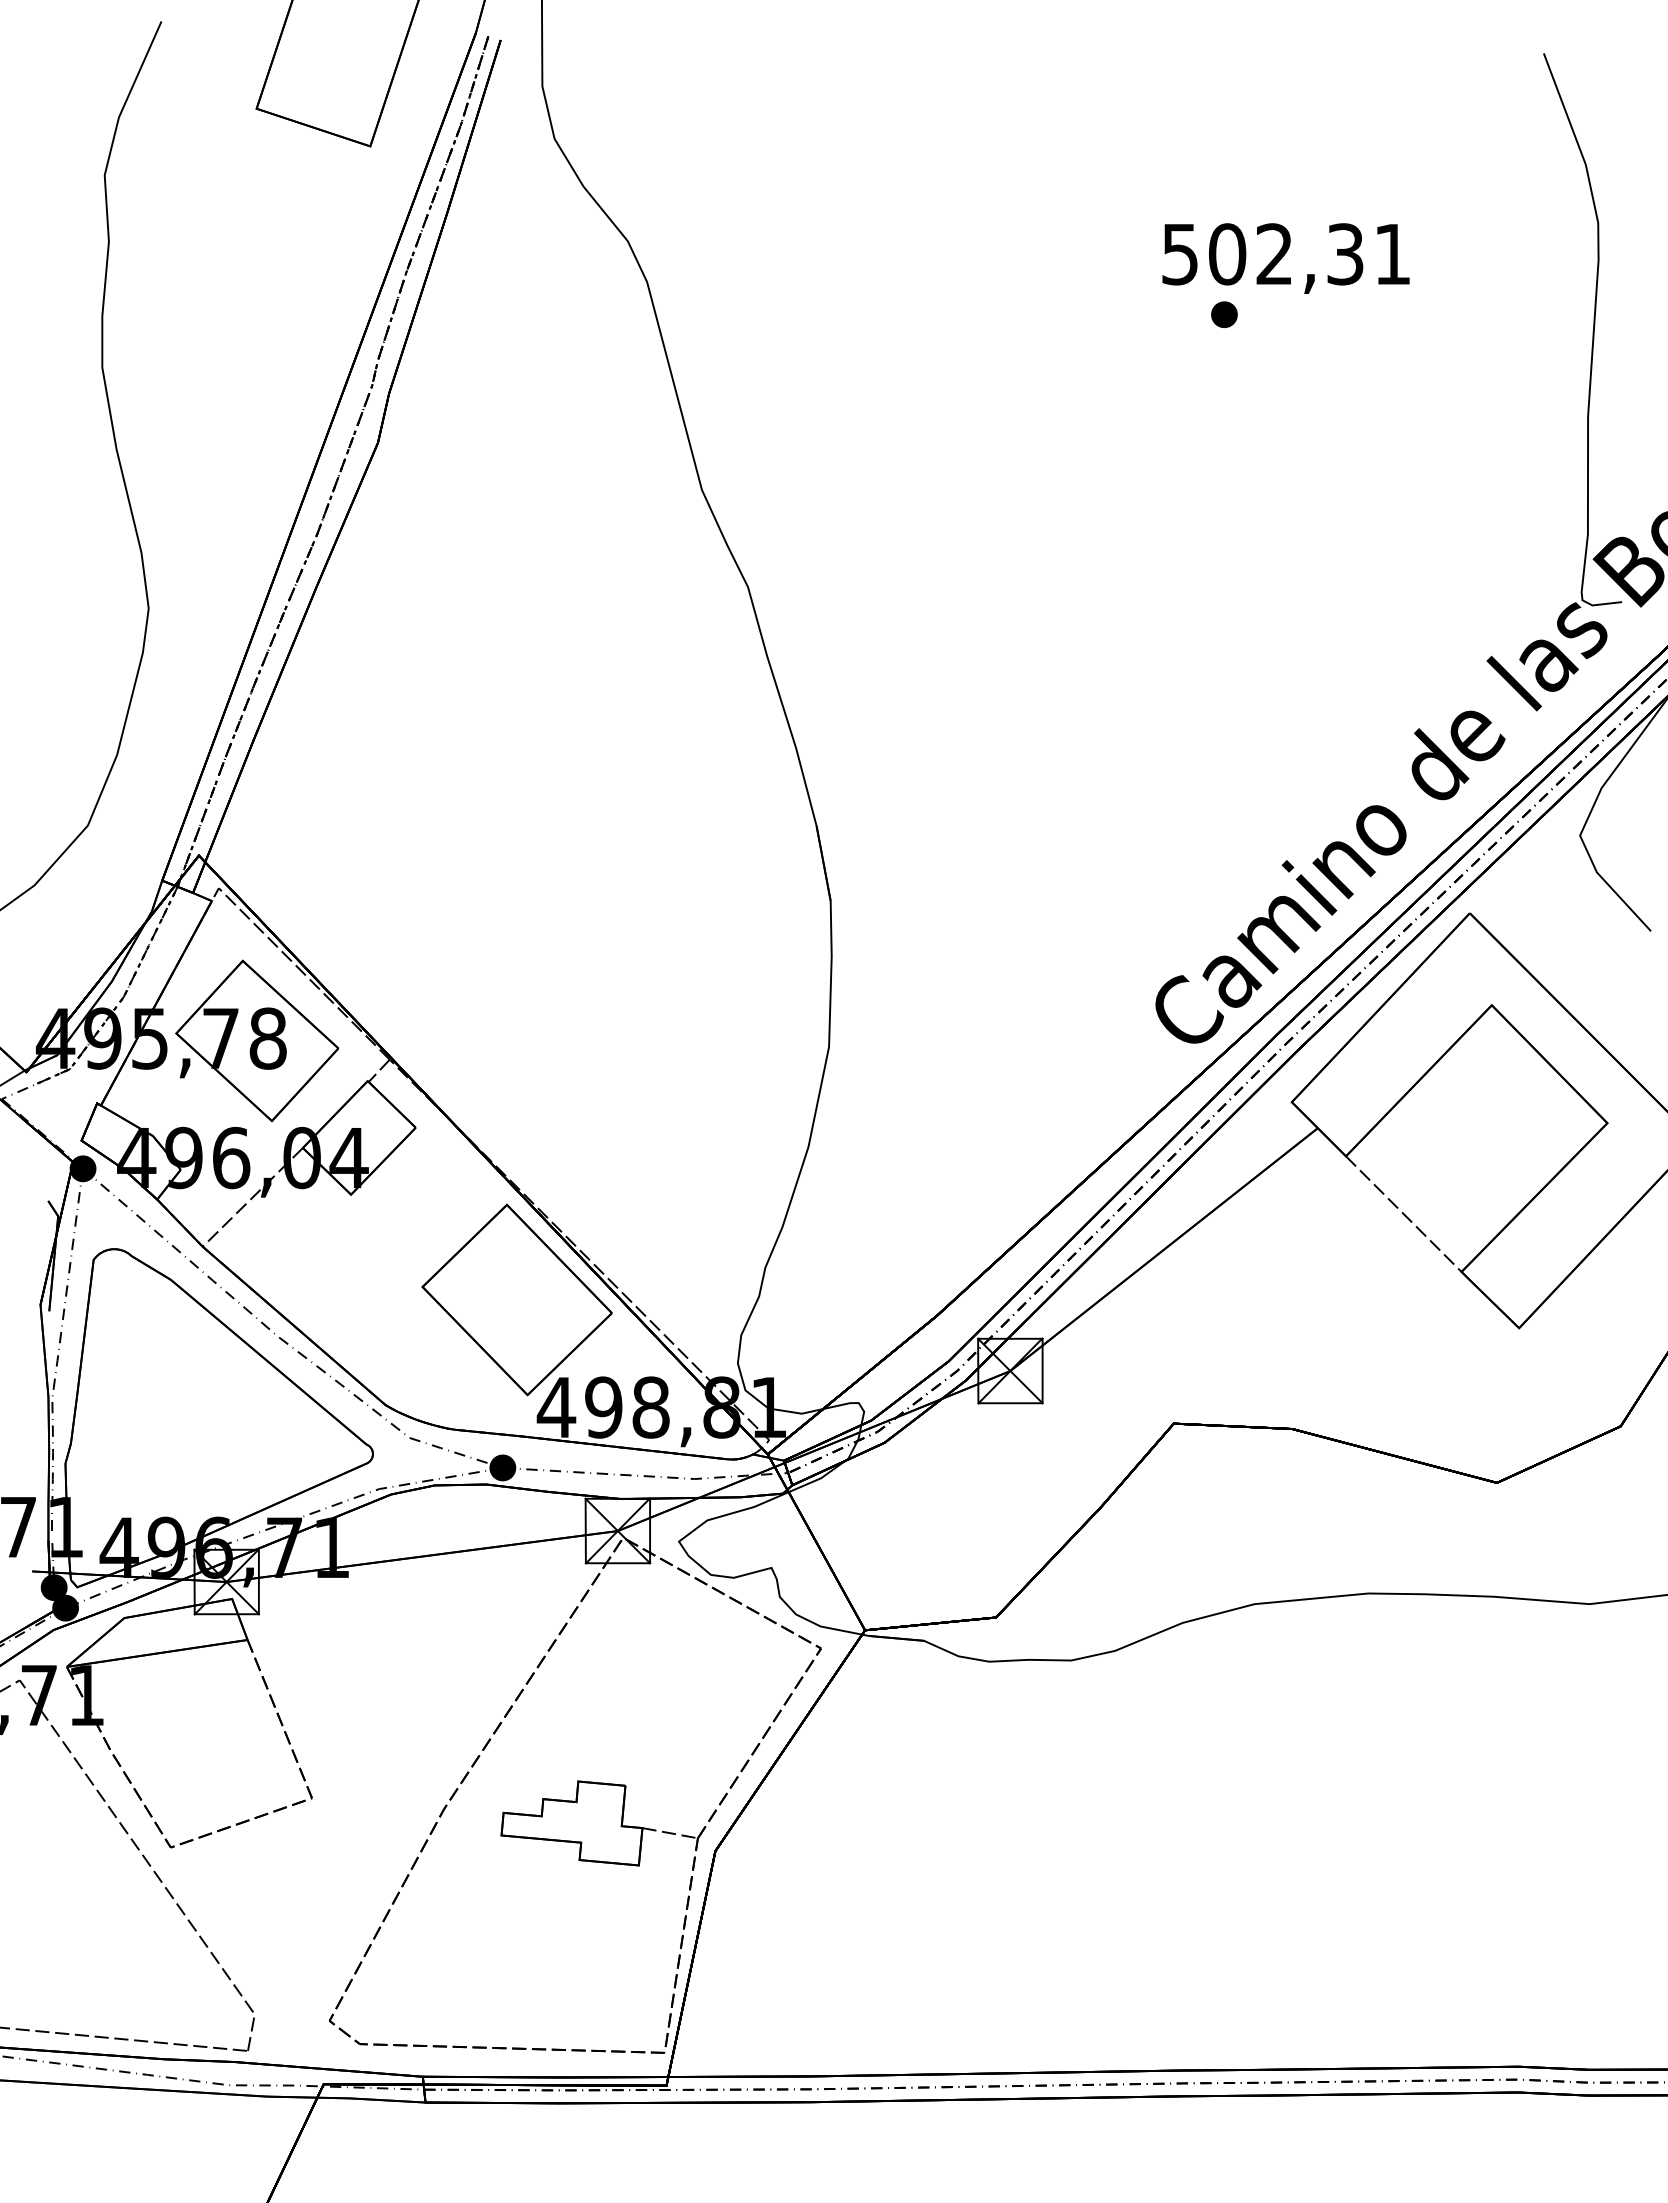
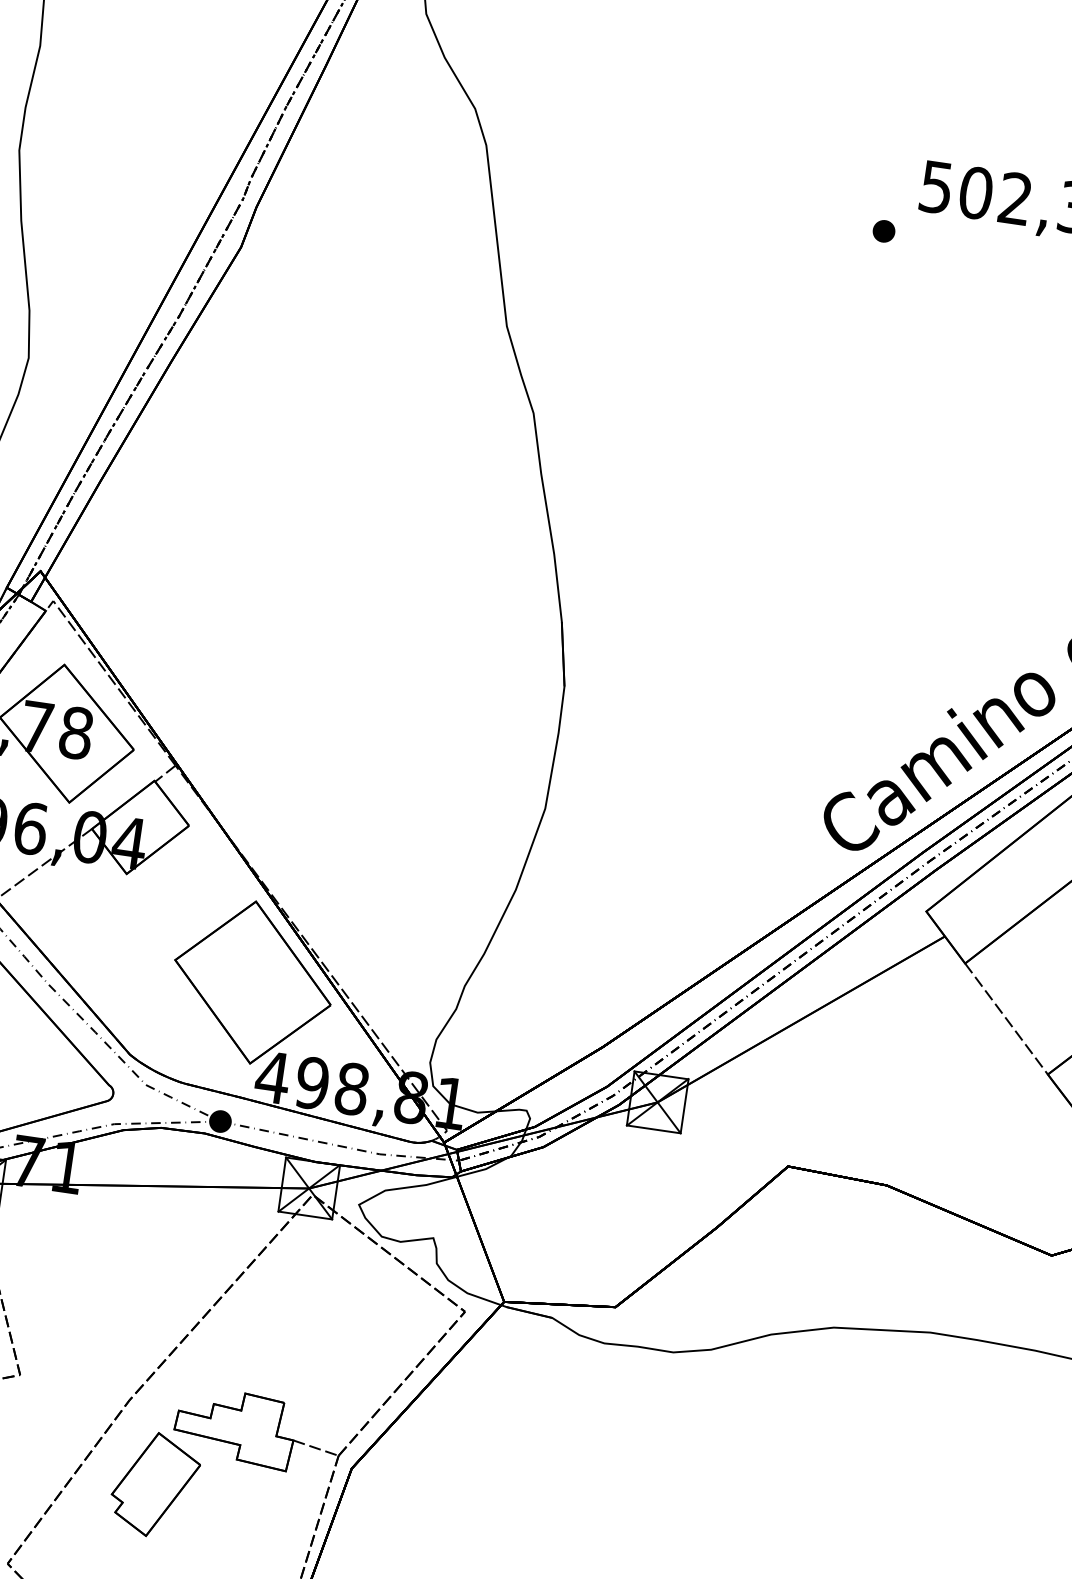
part: (1224, 314) -> (884, 231), moved
part: (488, 1903) -> (155, 1484), added

